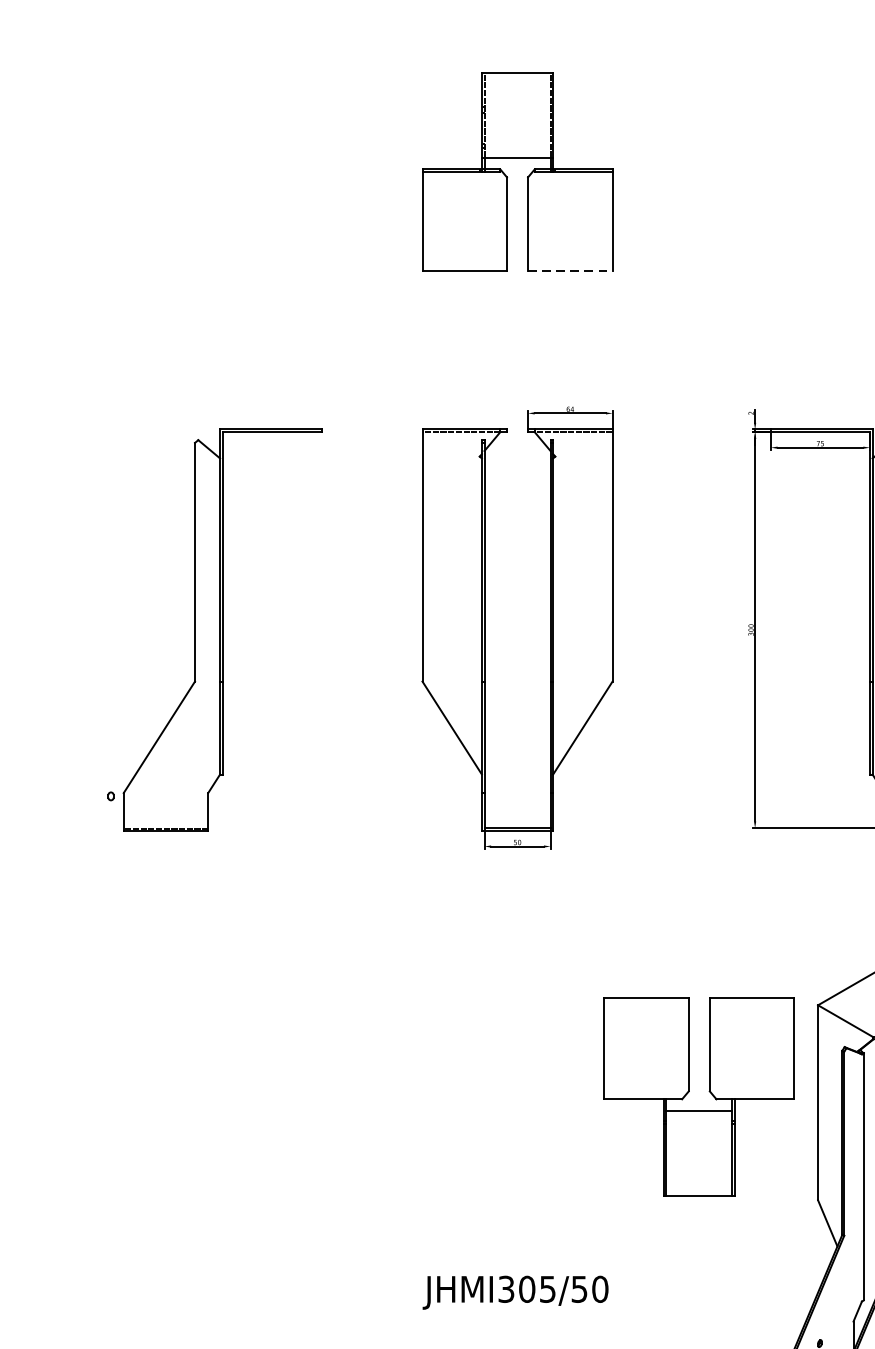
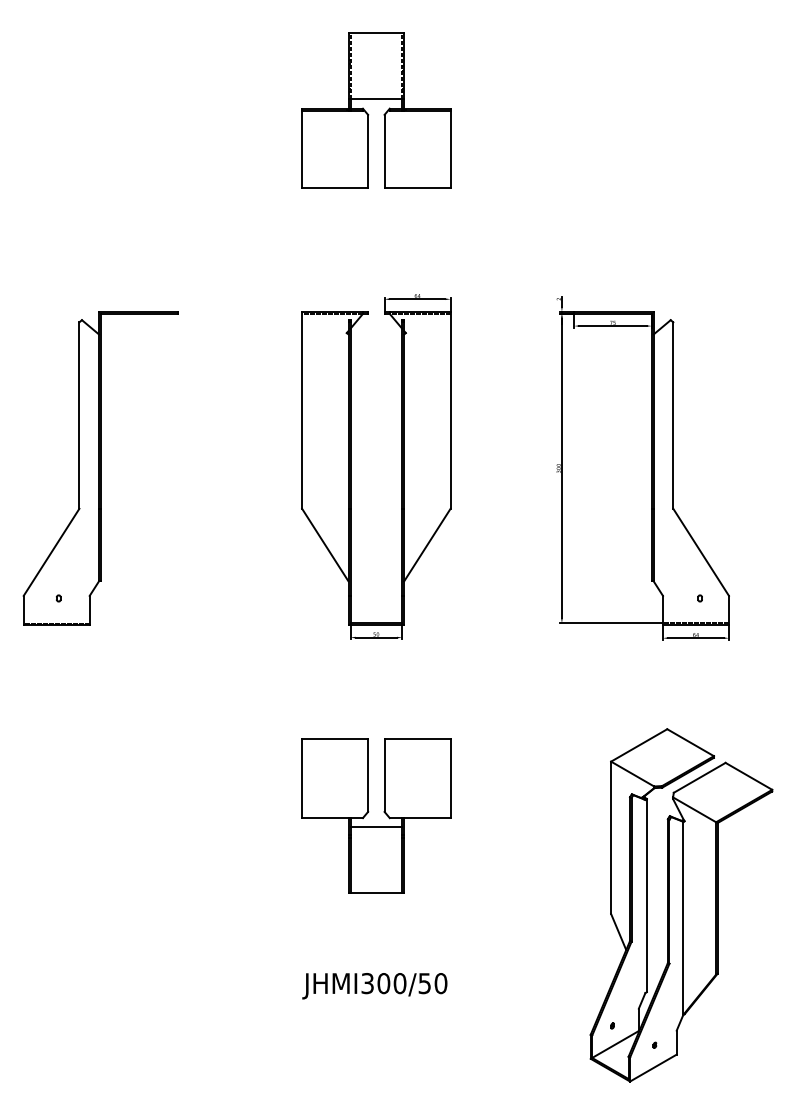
line: (570, 271) -> (417, 188), dashed -> solid
part: (222, 630) -> (100, 468), moved
part: (708, 1092) -> (383, 812), moved
text: (547, 1289) -> (399, 983), JHMI305/50 -> JHMI300/50

